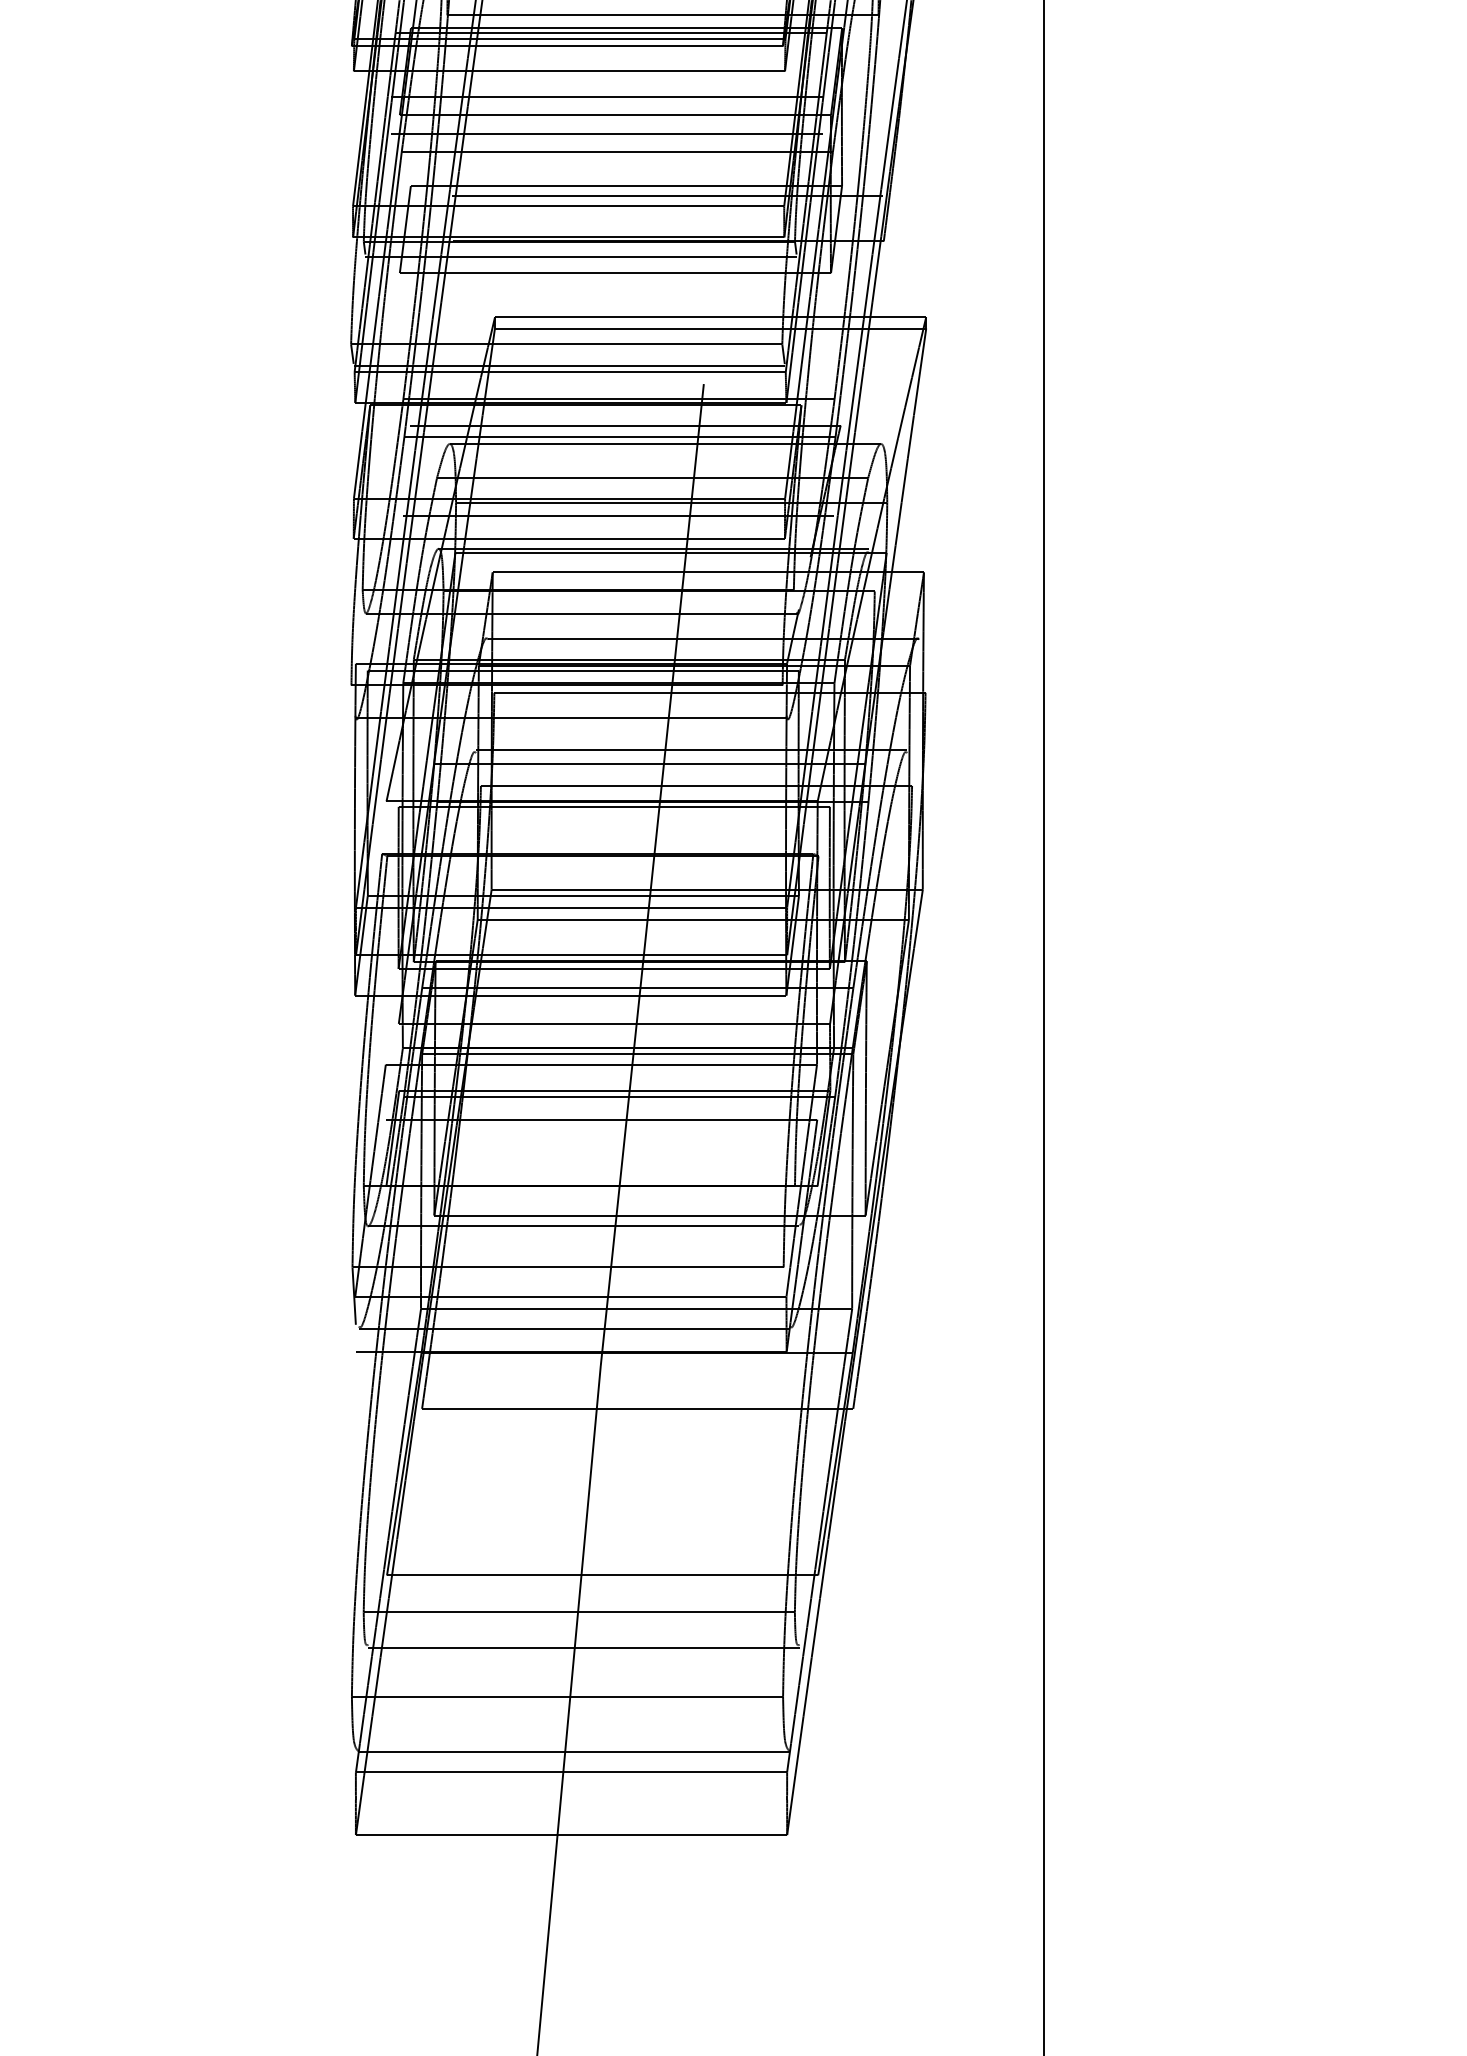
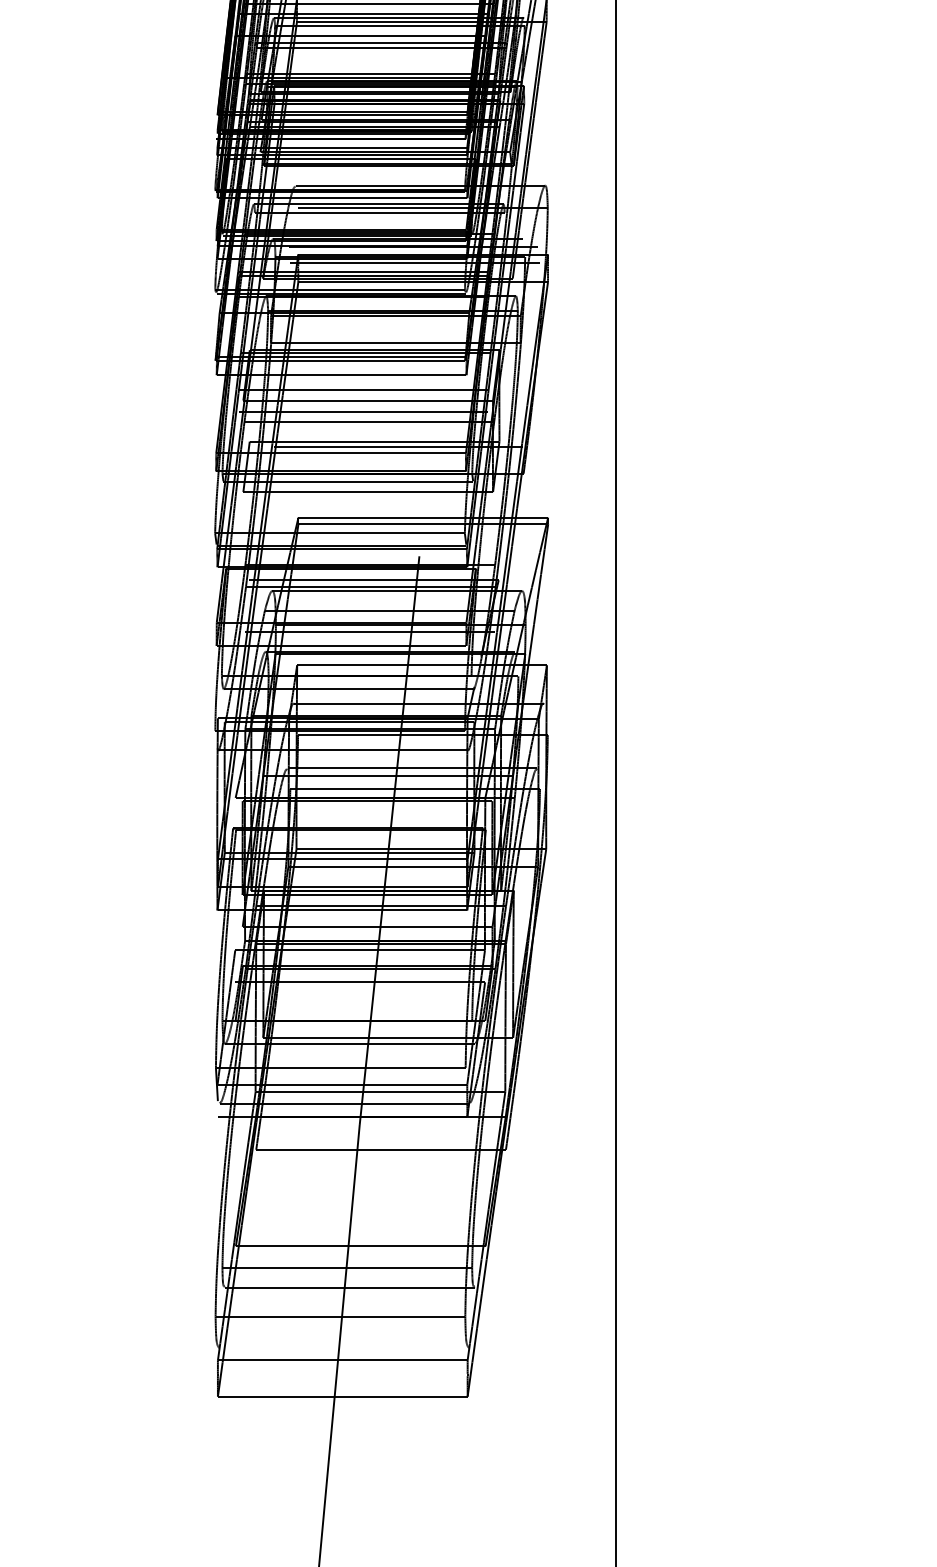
line: (574, 1751) -> (344, 1348), removed

